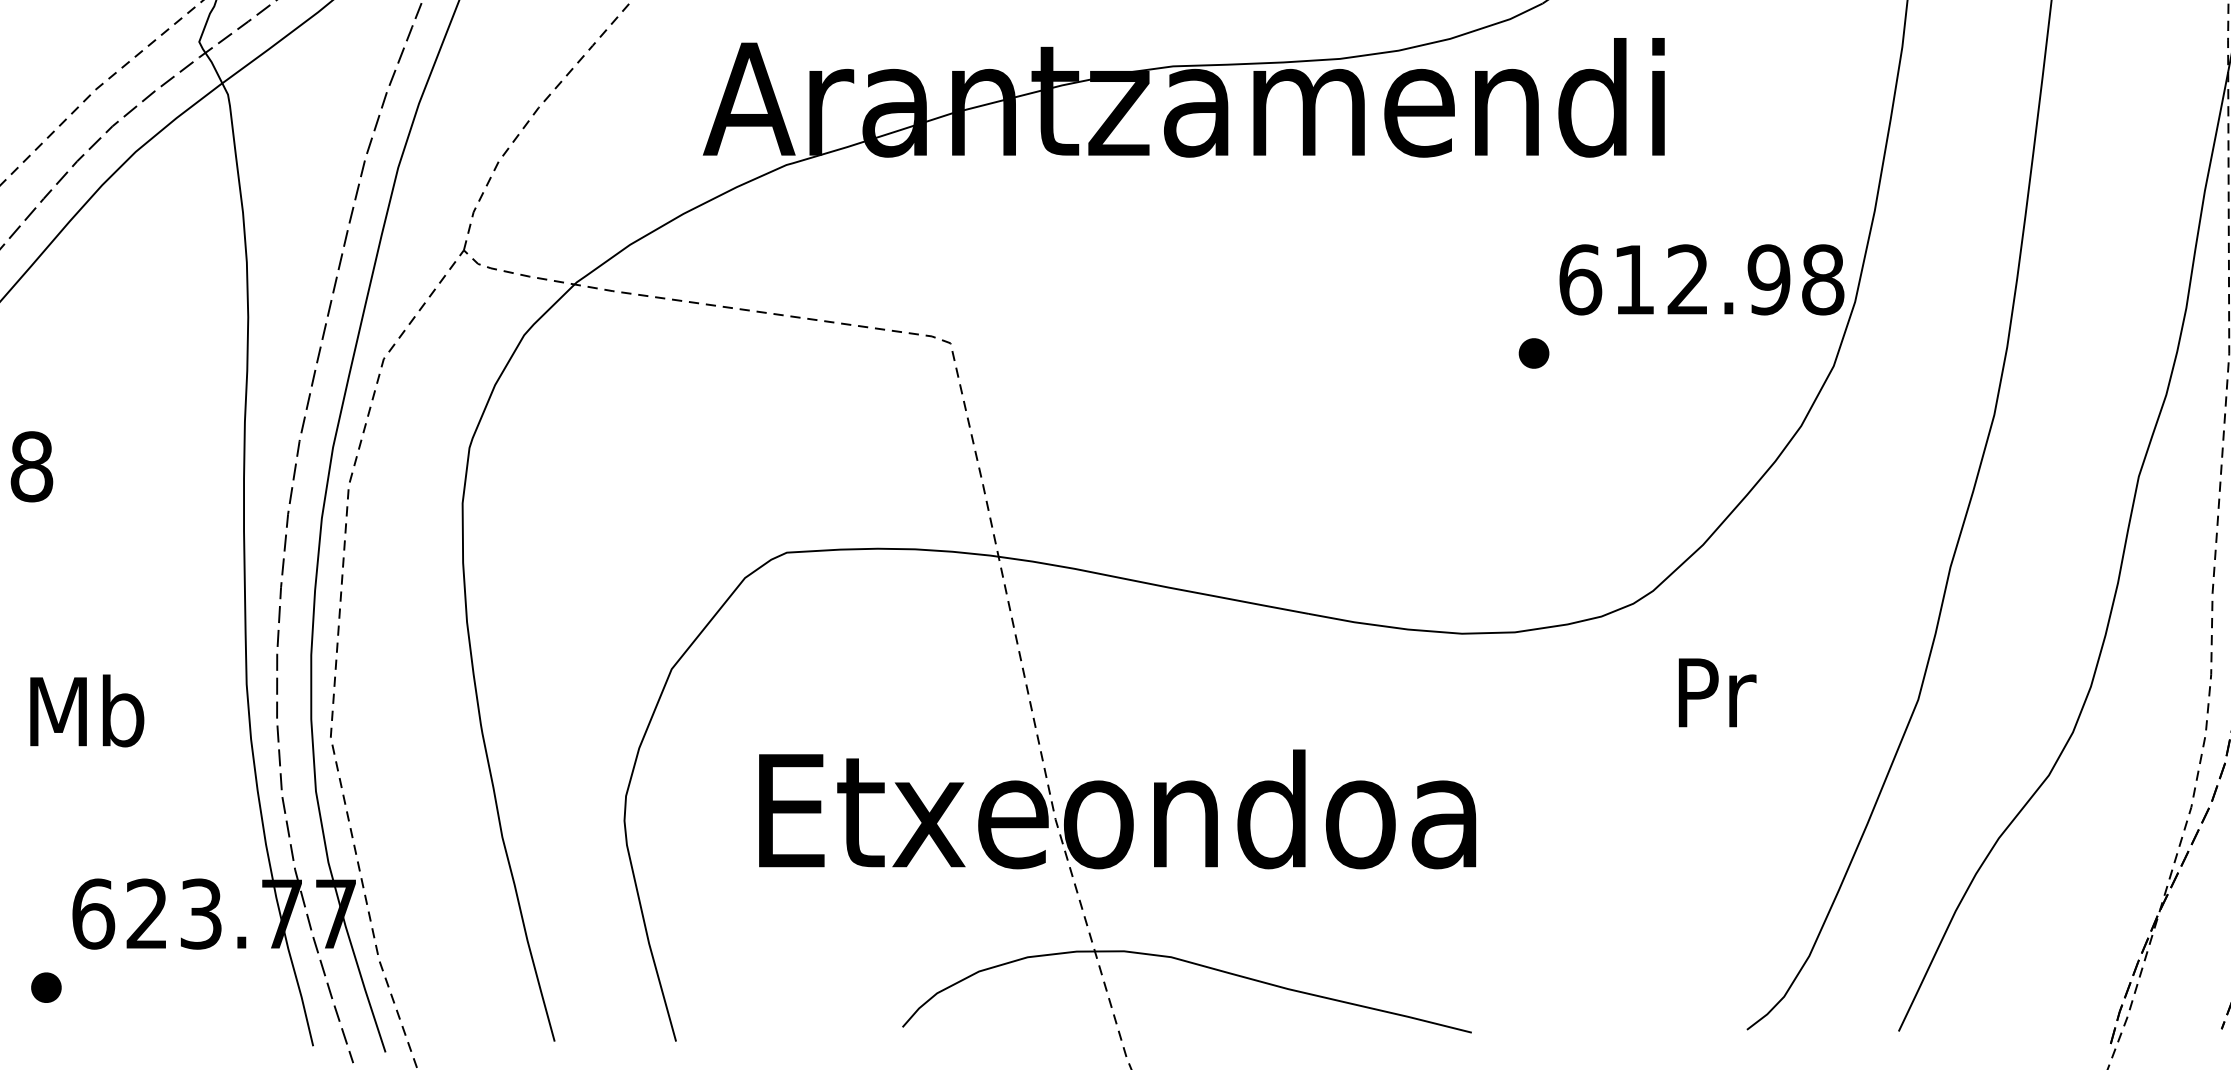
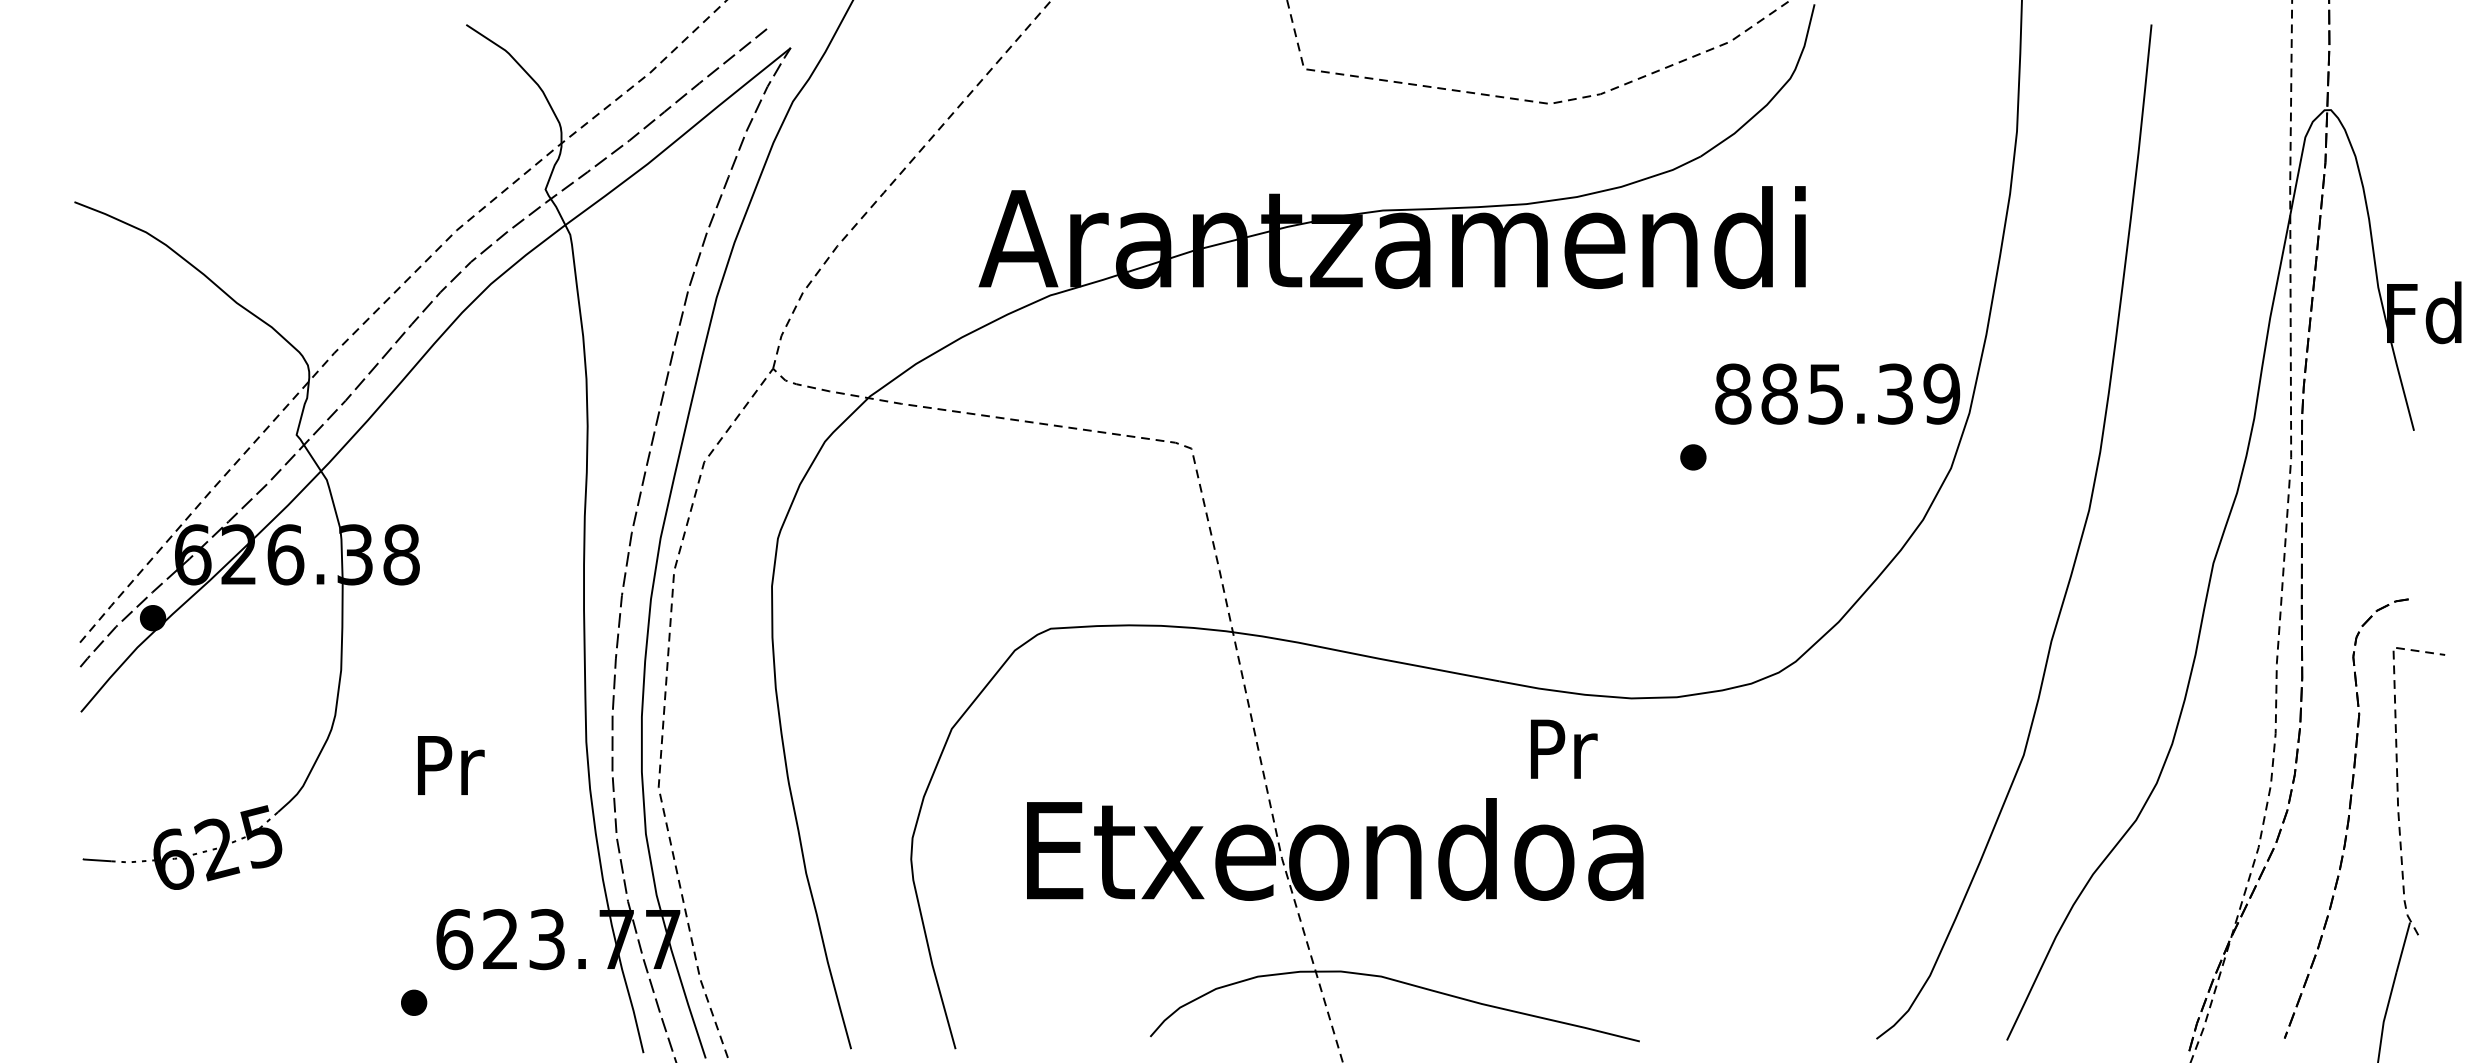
text: (1701, 279) -> (1837, 393), 612.98 -> 885.39
text: (1717, 691) -> (1564, 748), moved
text: (87, 710) -> (449, 764), Mb -> Pr

